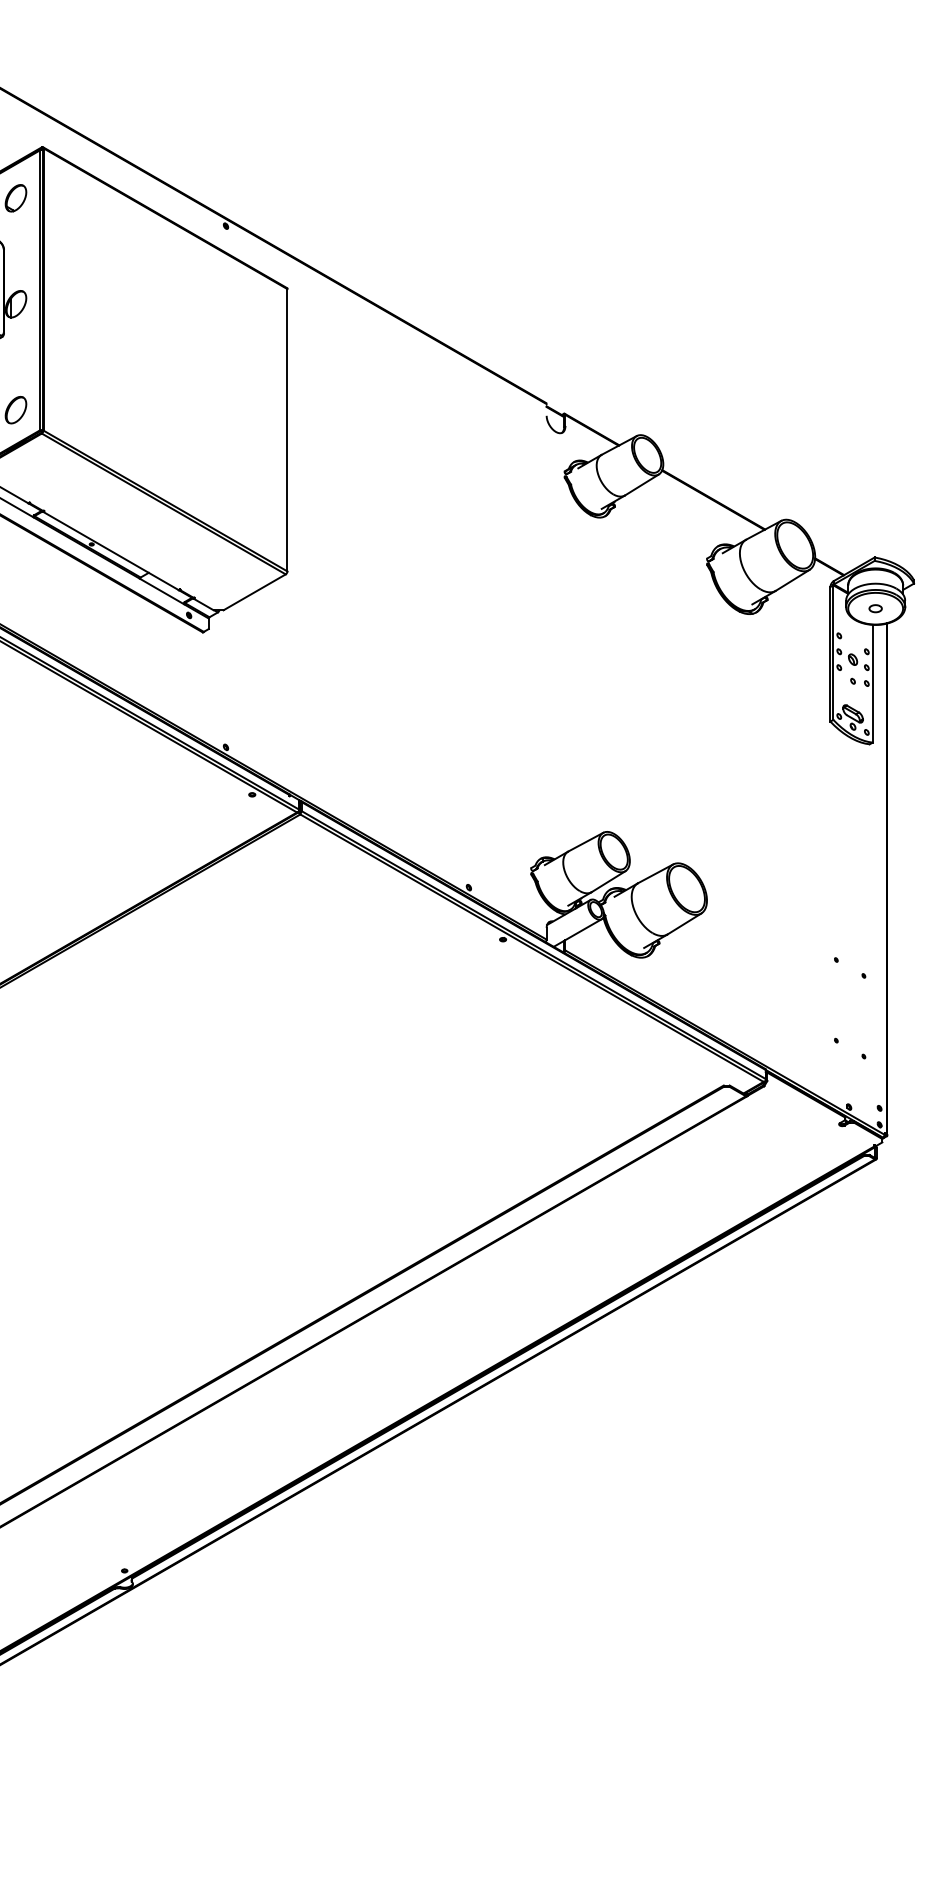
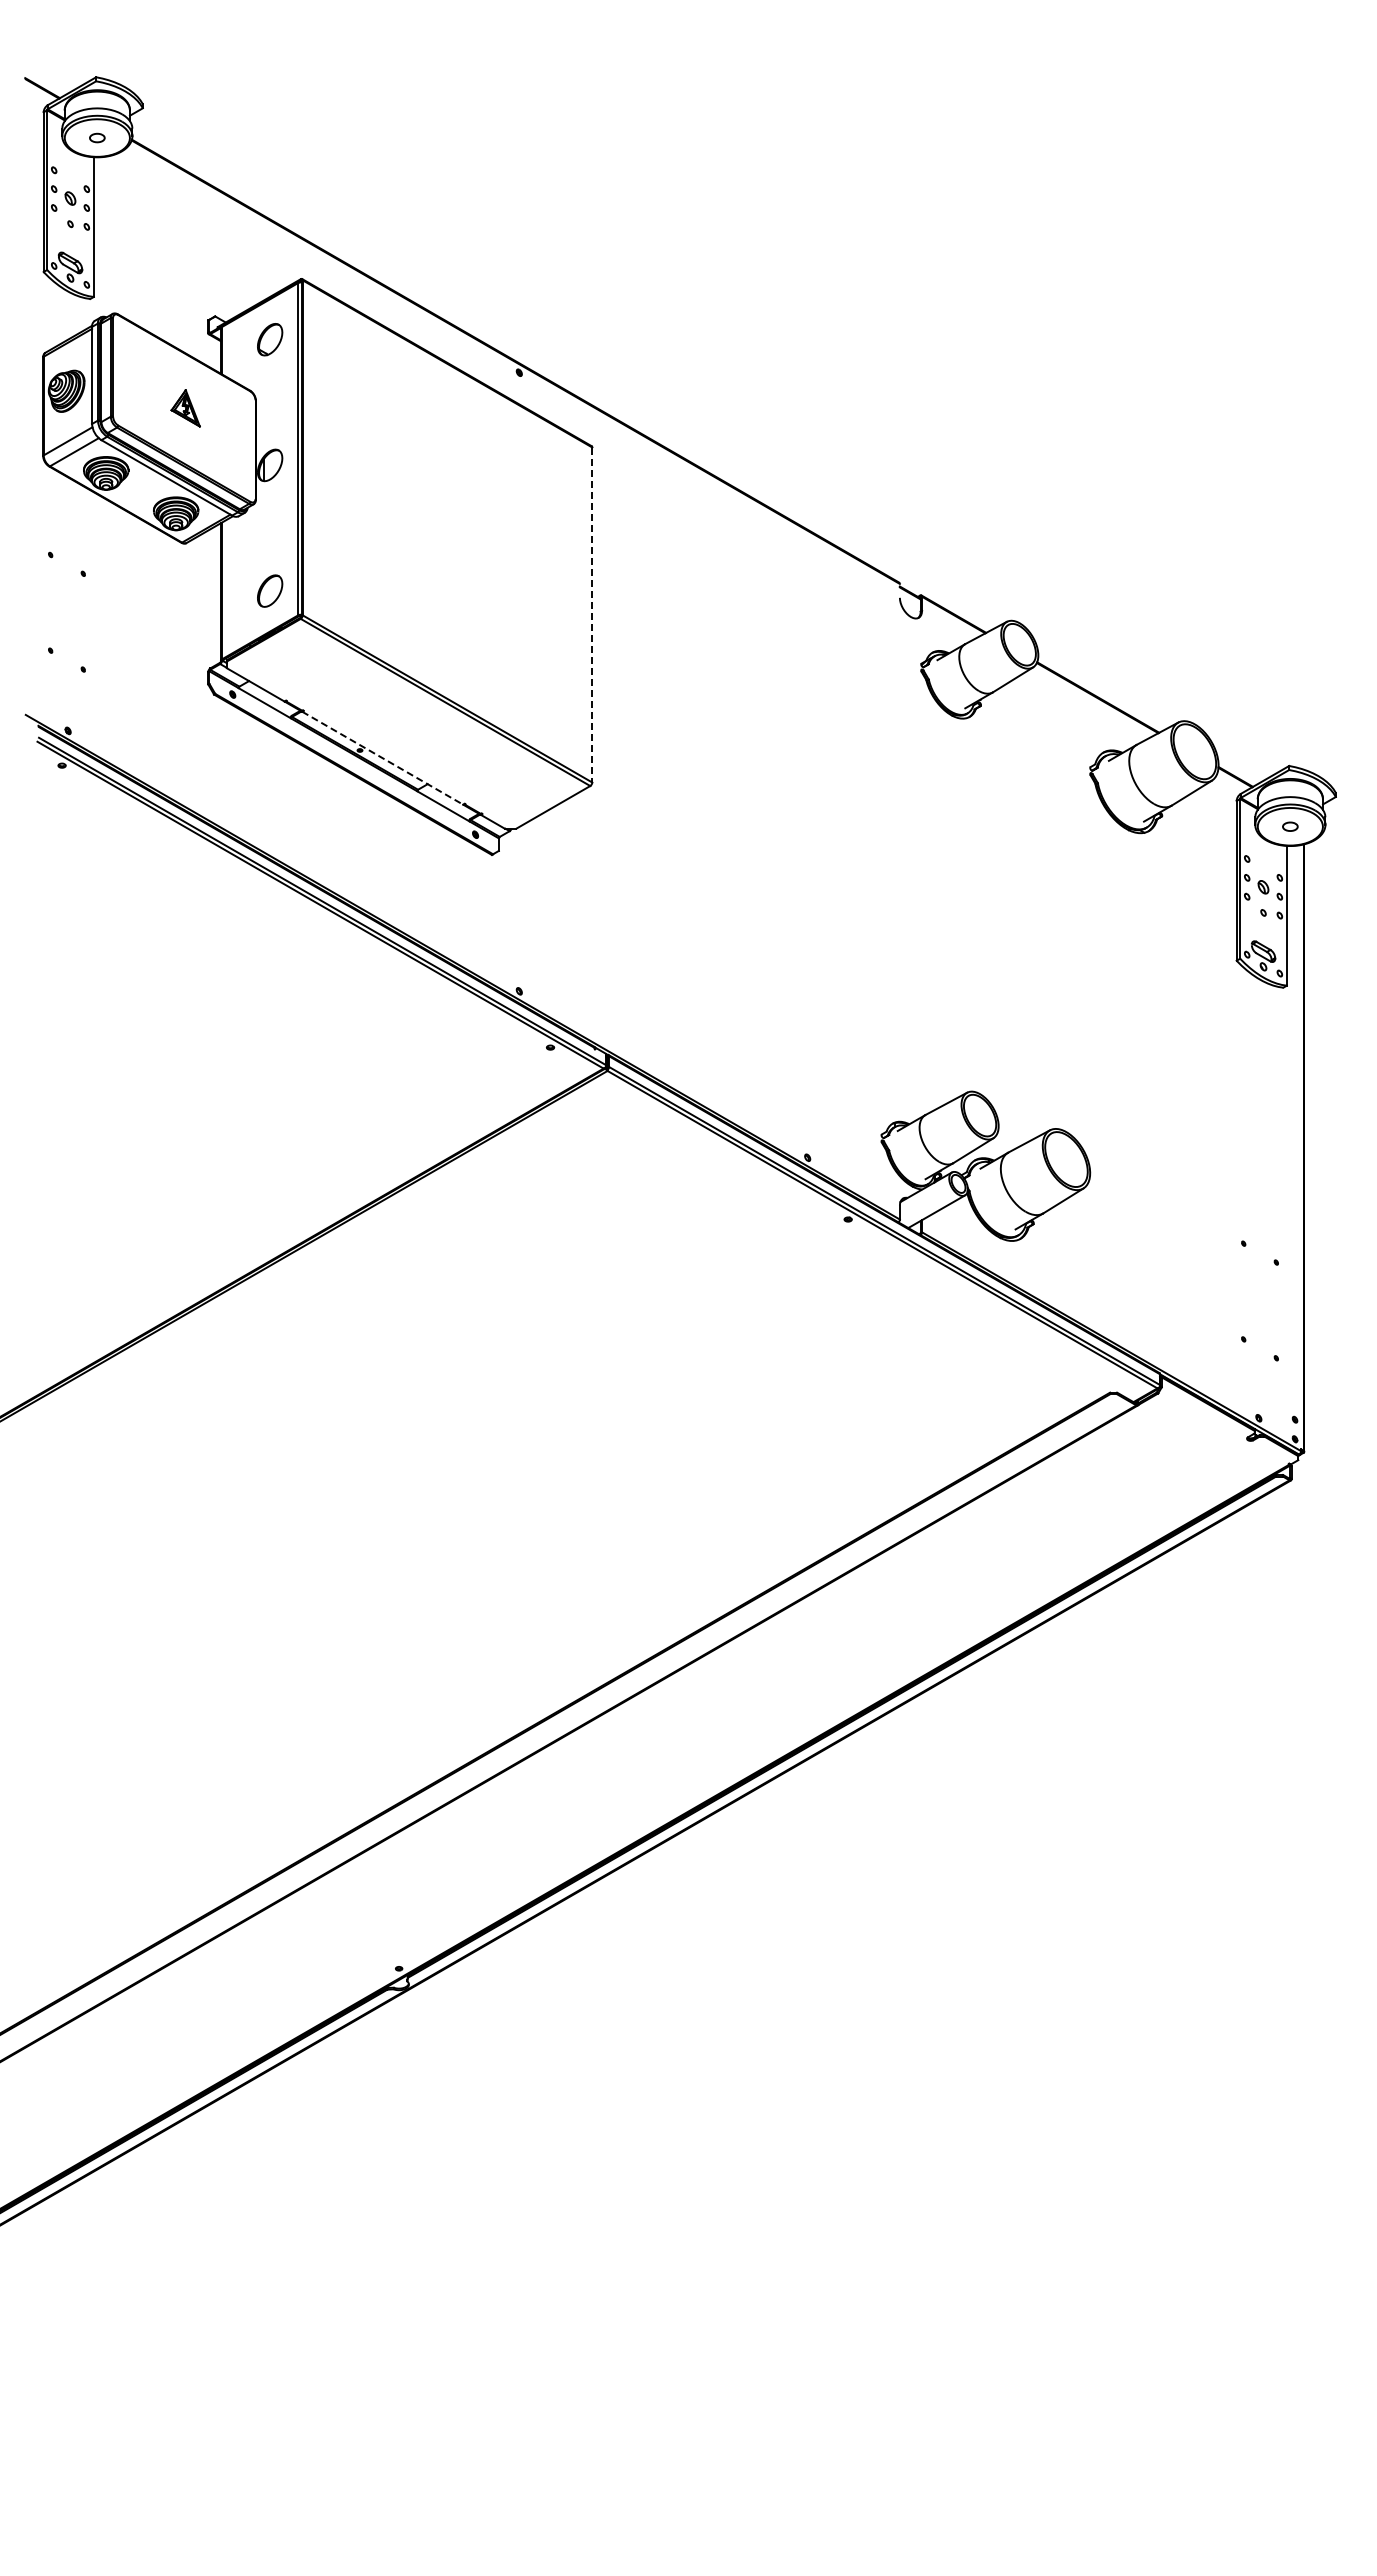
line: (287, 430) -> (592, 615), solid -> dashed
line: (111, 551) -> (383, 758), solid -> dashed

